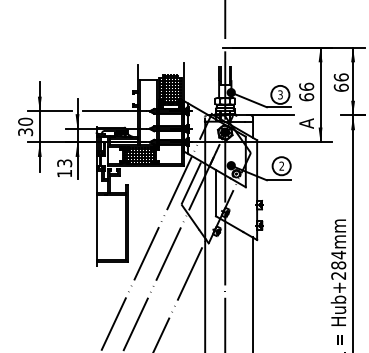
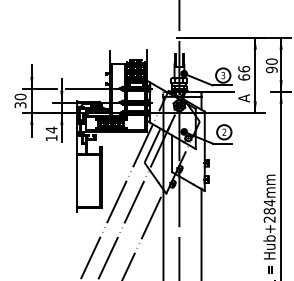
text: (340, 82) -> (271, 65), 66 -> 90
text: (64, 162) -> (51, 129), 13 -> 14

